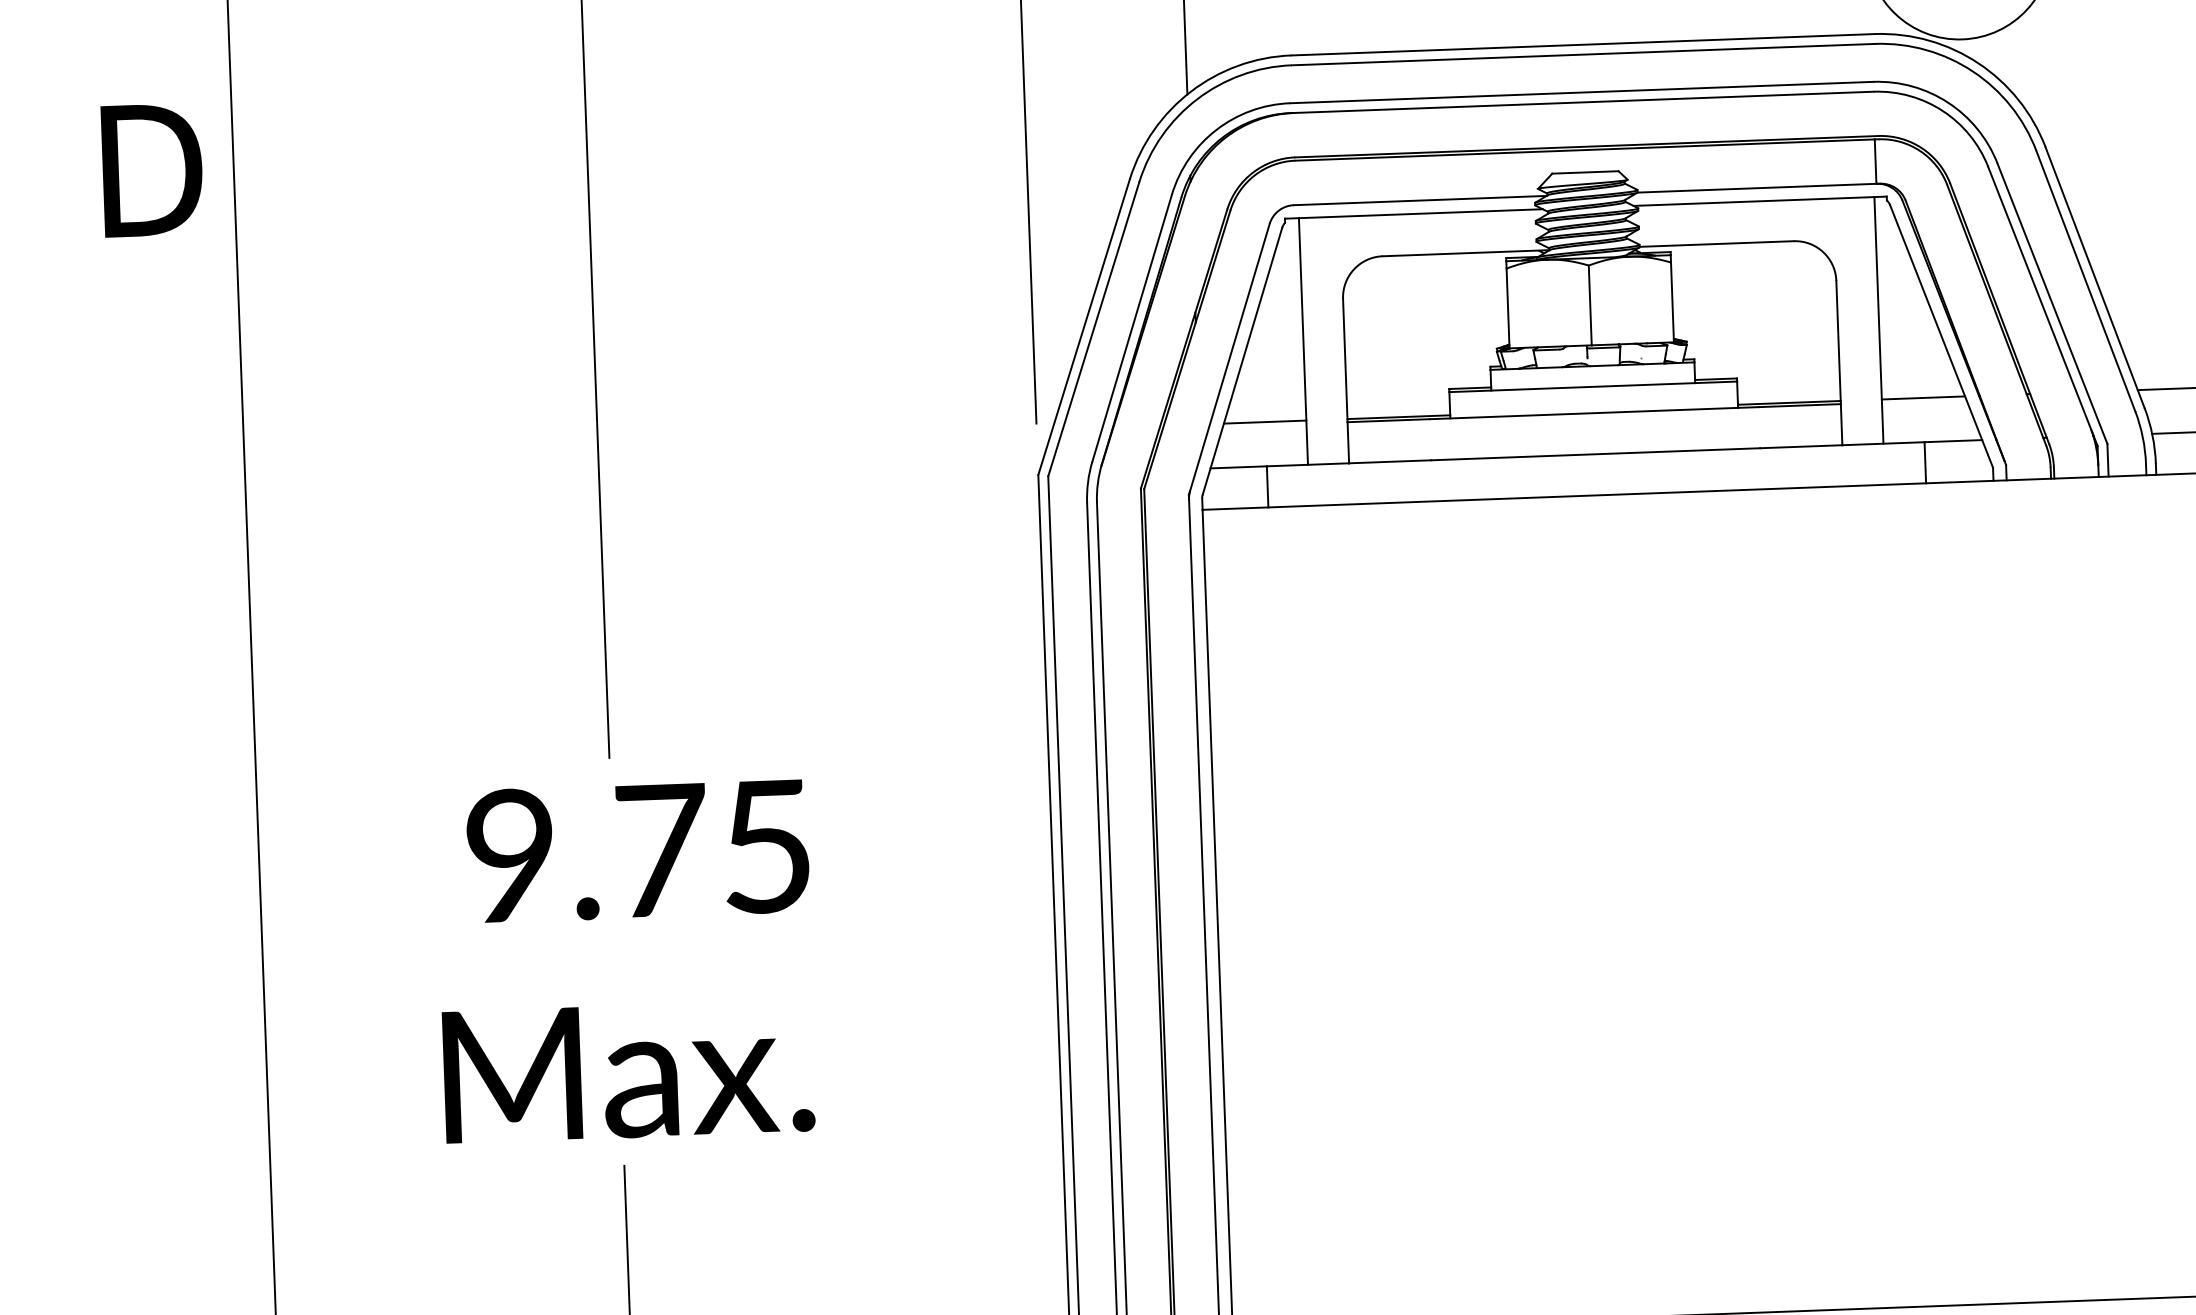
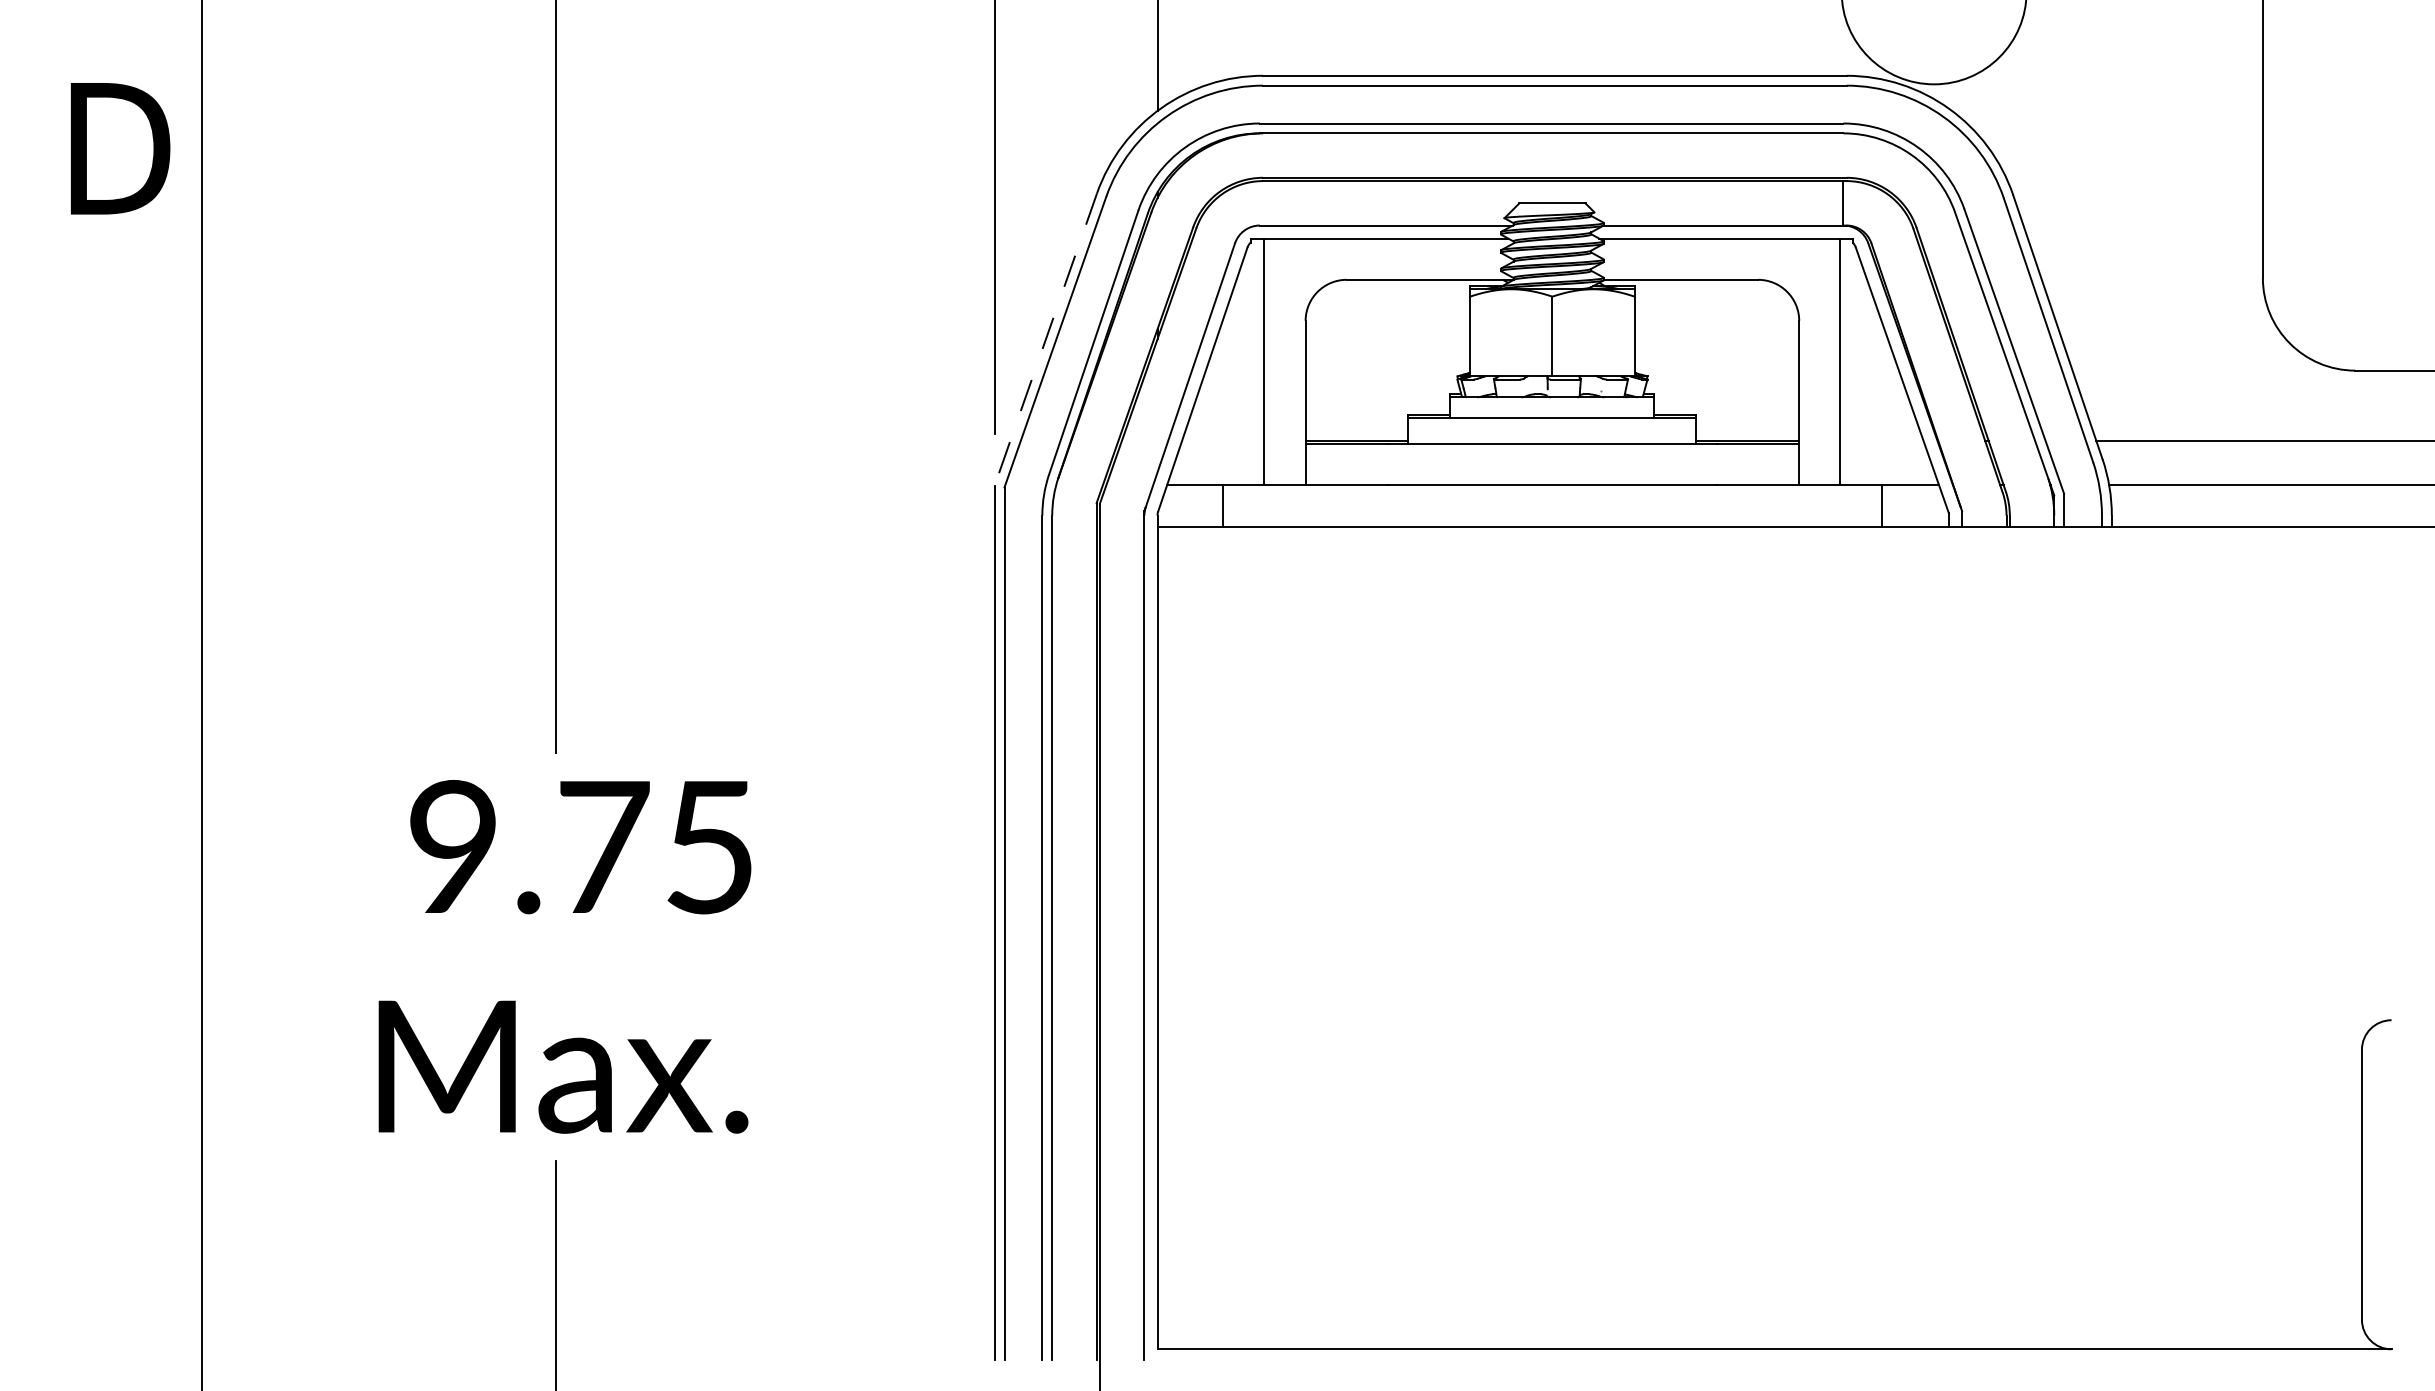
line: (1083, 326) -> (1045, 339), solid -> dashed
line: (1922, 398) -> (1881, 441), removed
line: (1264, 422) -> (1222, 441), removed

